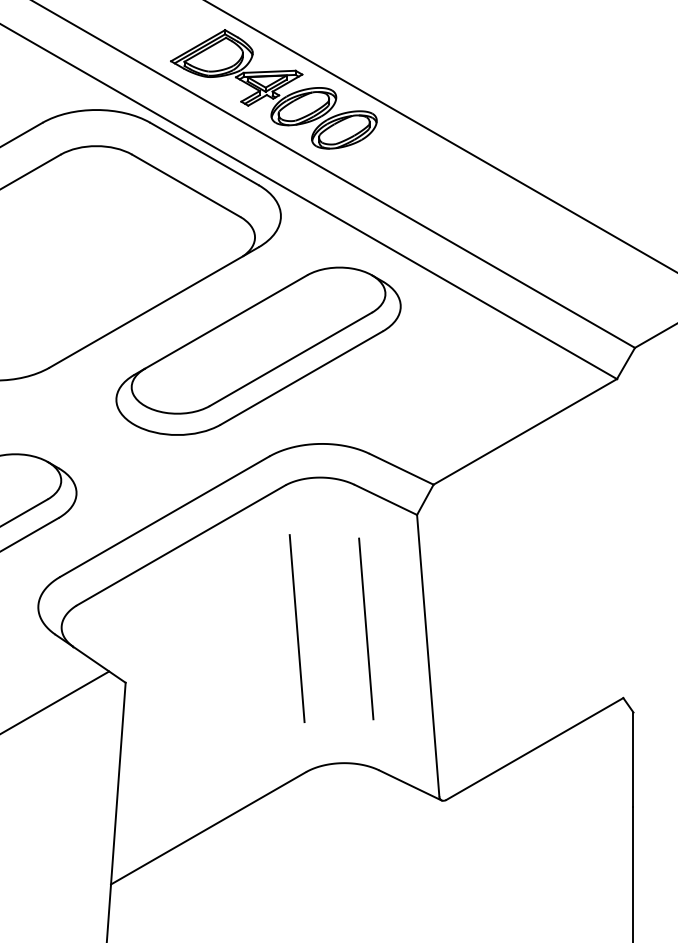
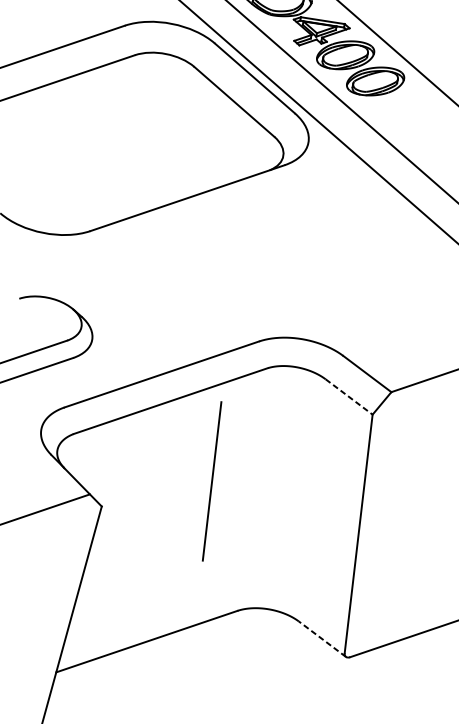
part: (258, 350) -> (267, 251), removed
line: (385, 499) -> (348, 396), solid -> dashed
line: (296, 628) -> (211, 481), moved
line: (366, 628) -> (311, 501), removed
line: (410, 785) -> (322, 639), solid -> dashed

